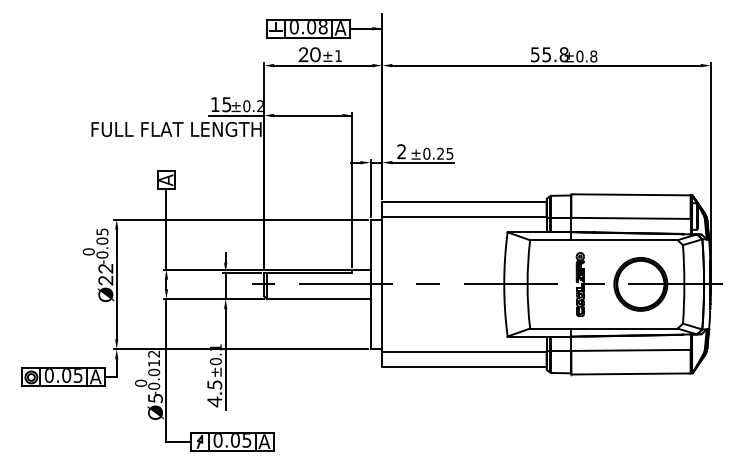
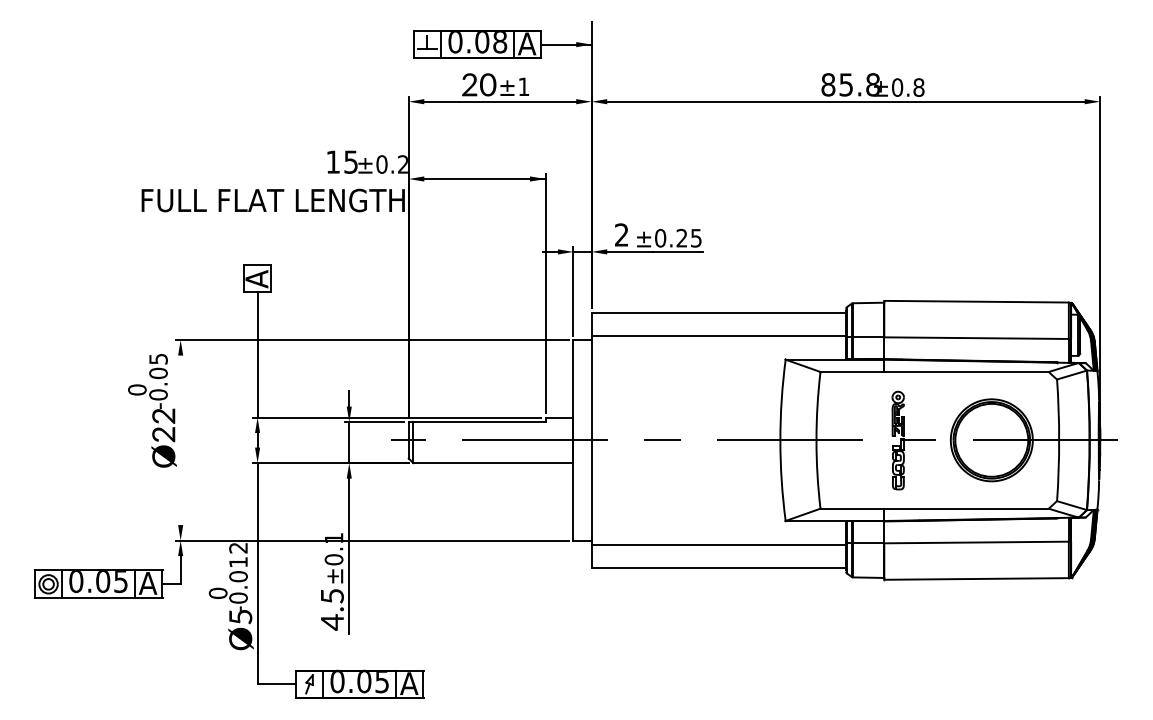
text: (534, 54) -> (827, 84), 55.8 -> 85.8
line: (236, 115) -> (366, 178), removed
line: (116, 284) -> (180, 440), removed

